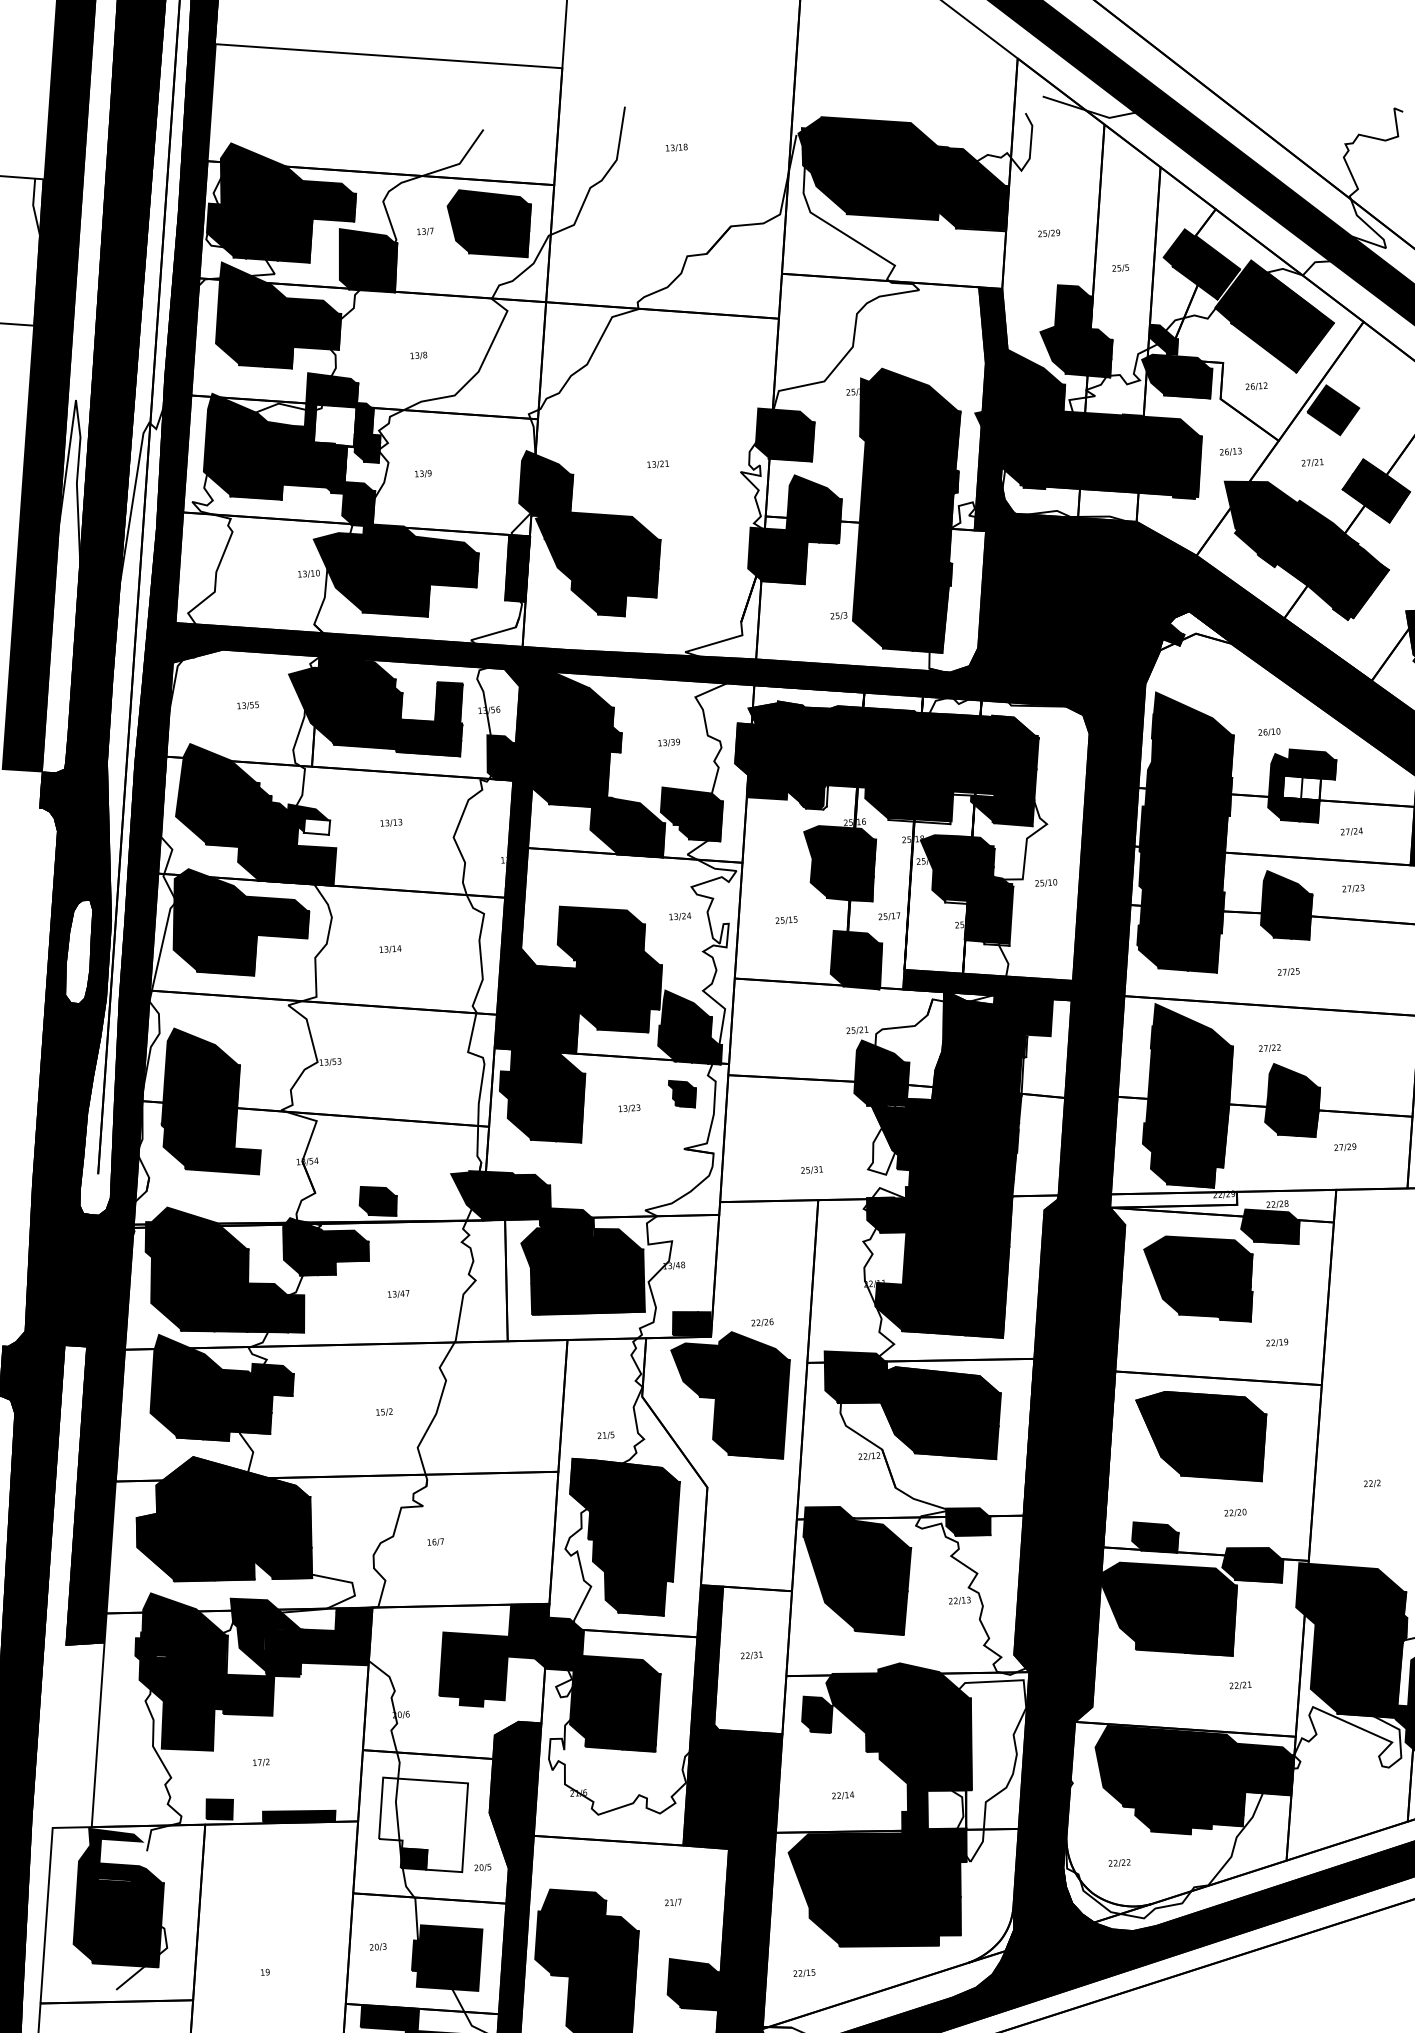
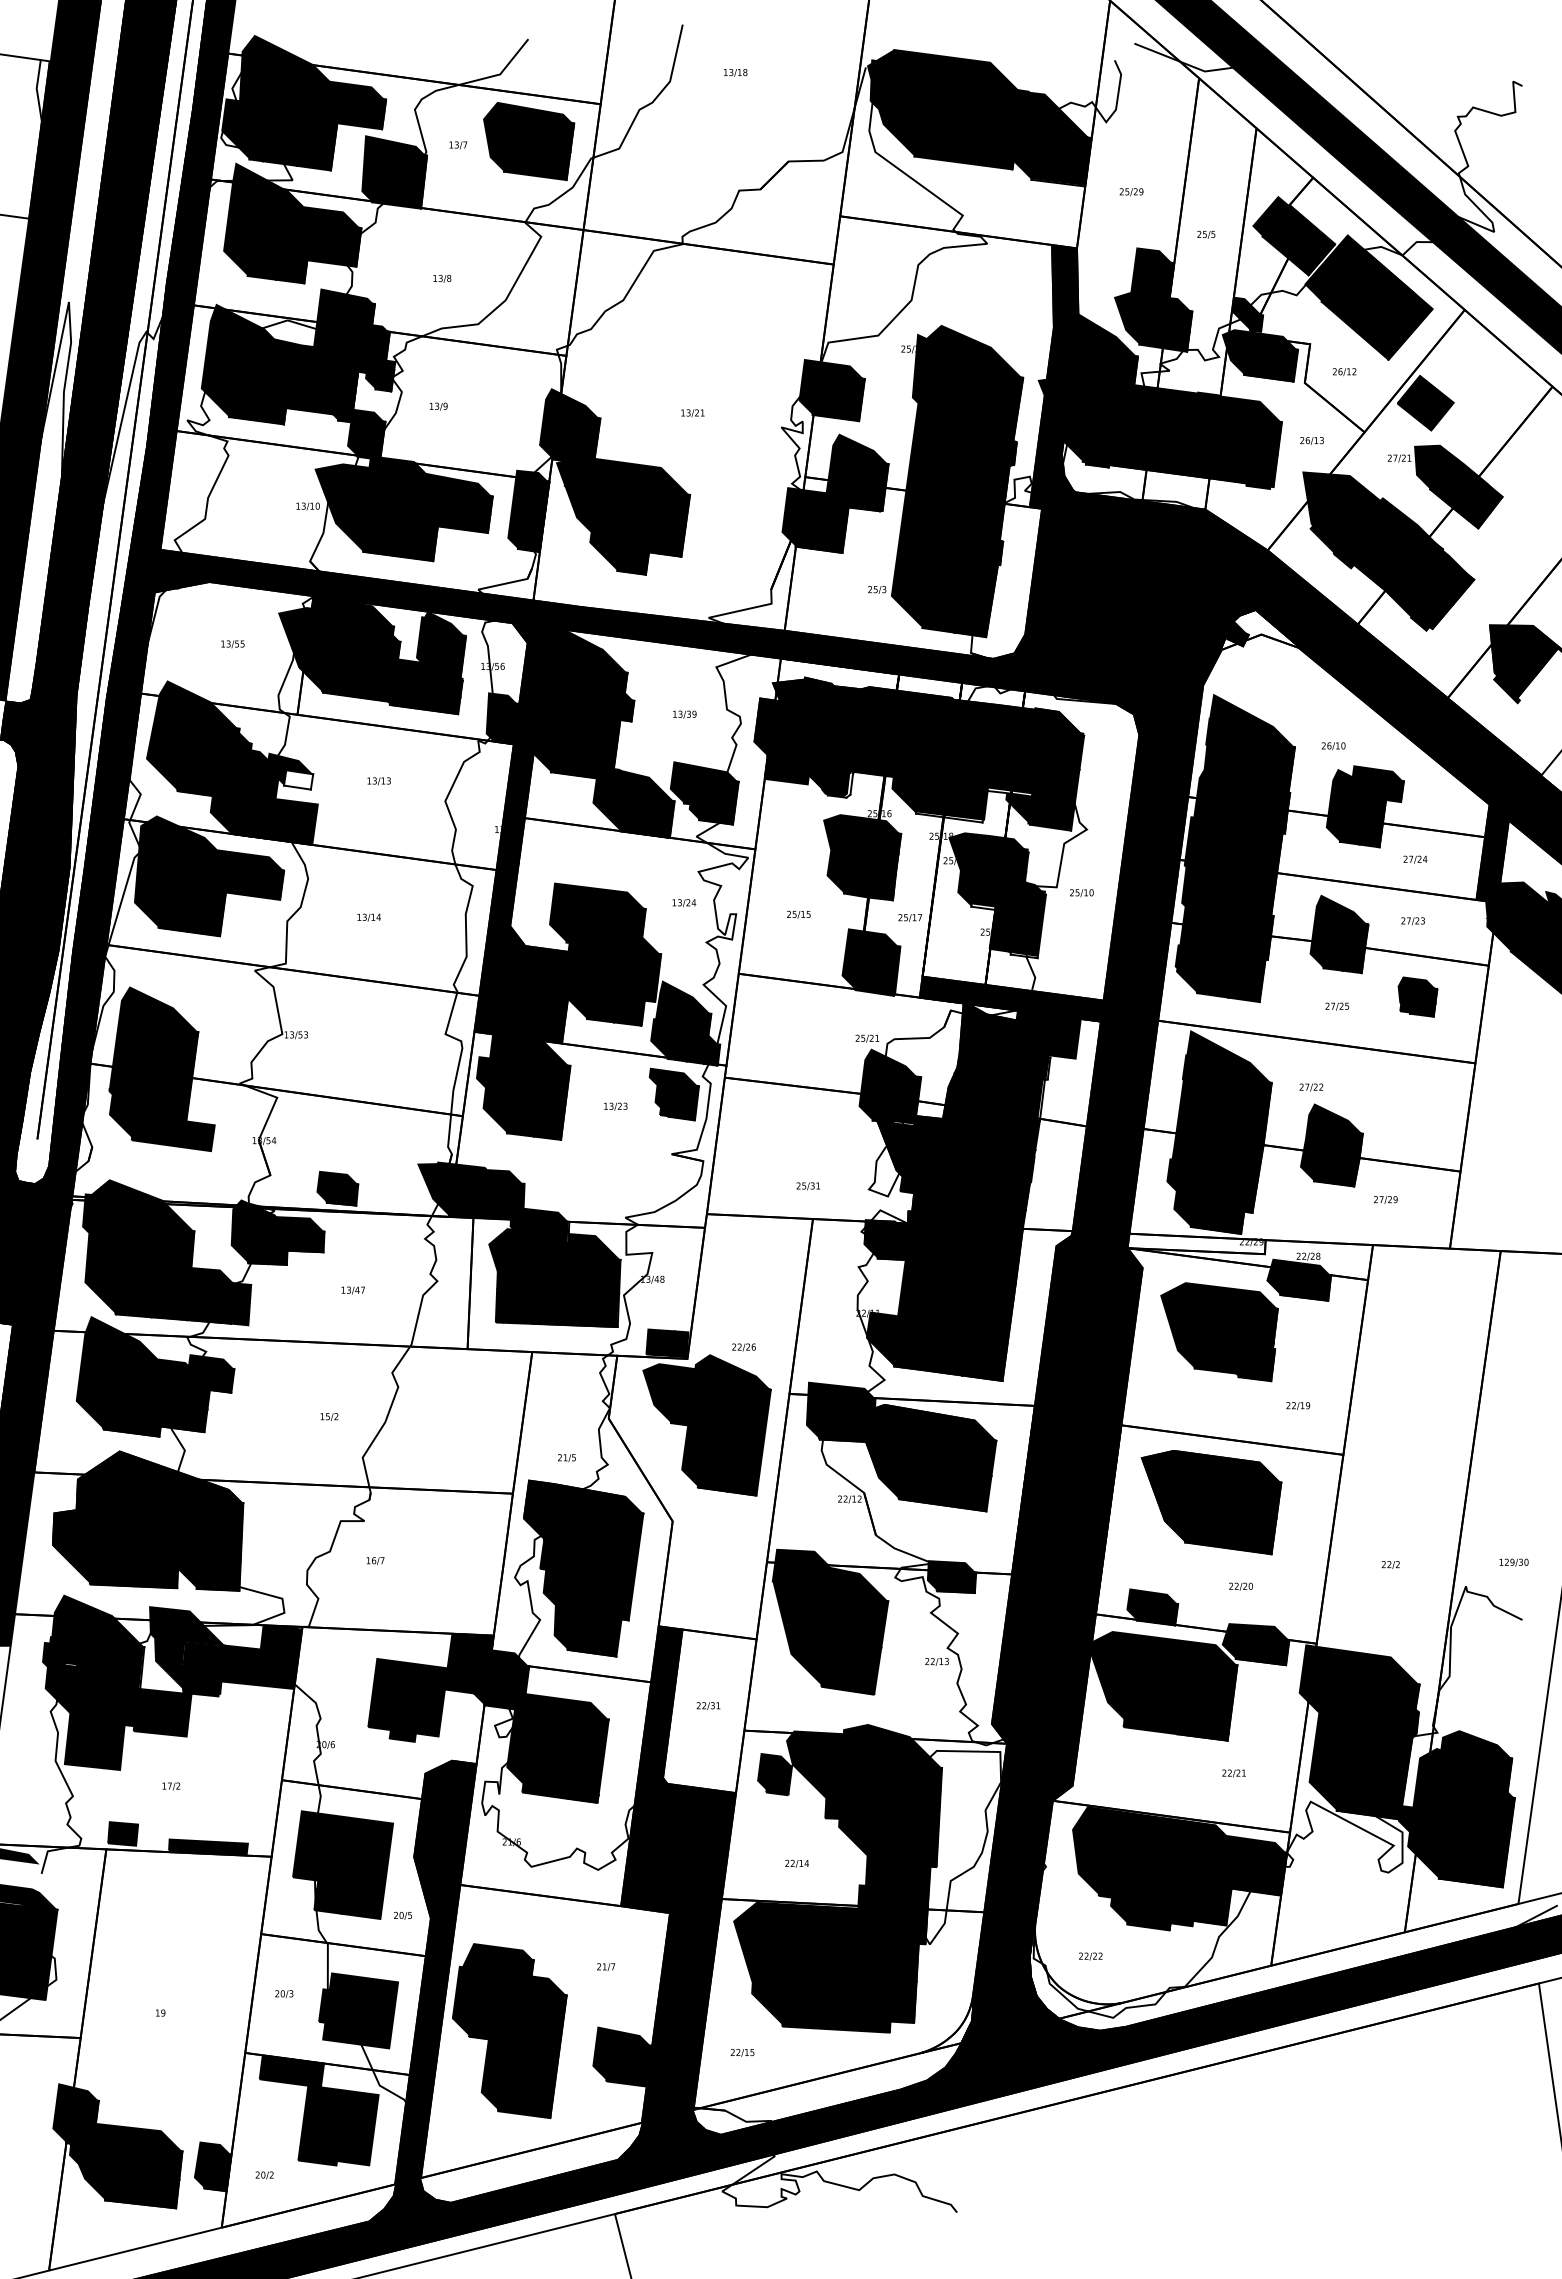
fill: (334, 425) -> (346, 347), added
fill: (1367, 470) -> (1458, 470), added
fill: (512, 562) -> (528, 508), added
fill: (430, 691) -> (430, 642), added
fill: (1301, 787) -> (1364, 808), added
part: (1362, 957) -> (1417, 996), added
part: (682, 1093) -> (673, 1094), size x1.67
fill: (946, 1809) -> (907, 1886), added
fill: (424, 1825) -> (343, 1865), added

